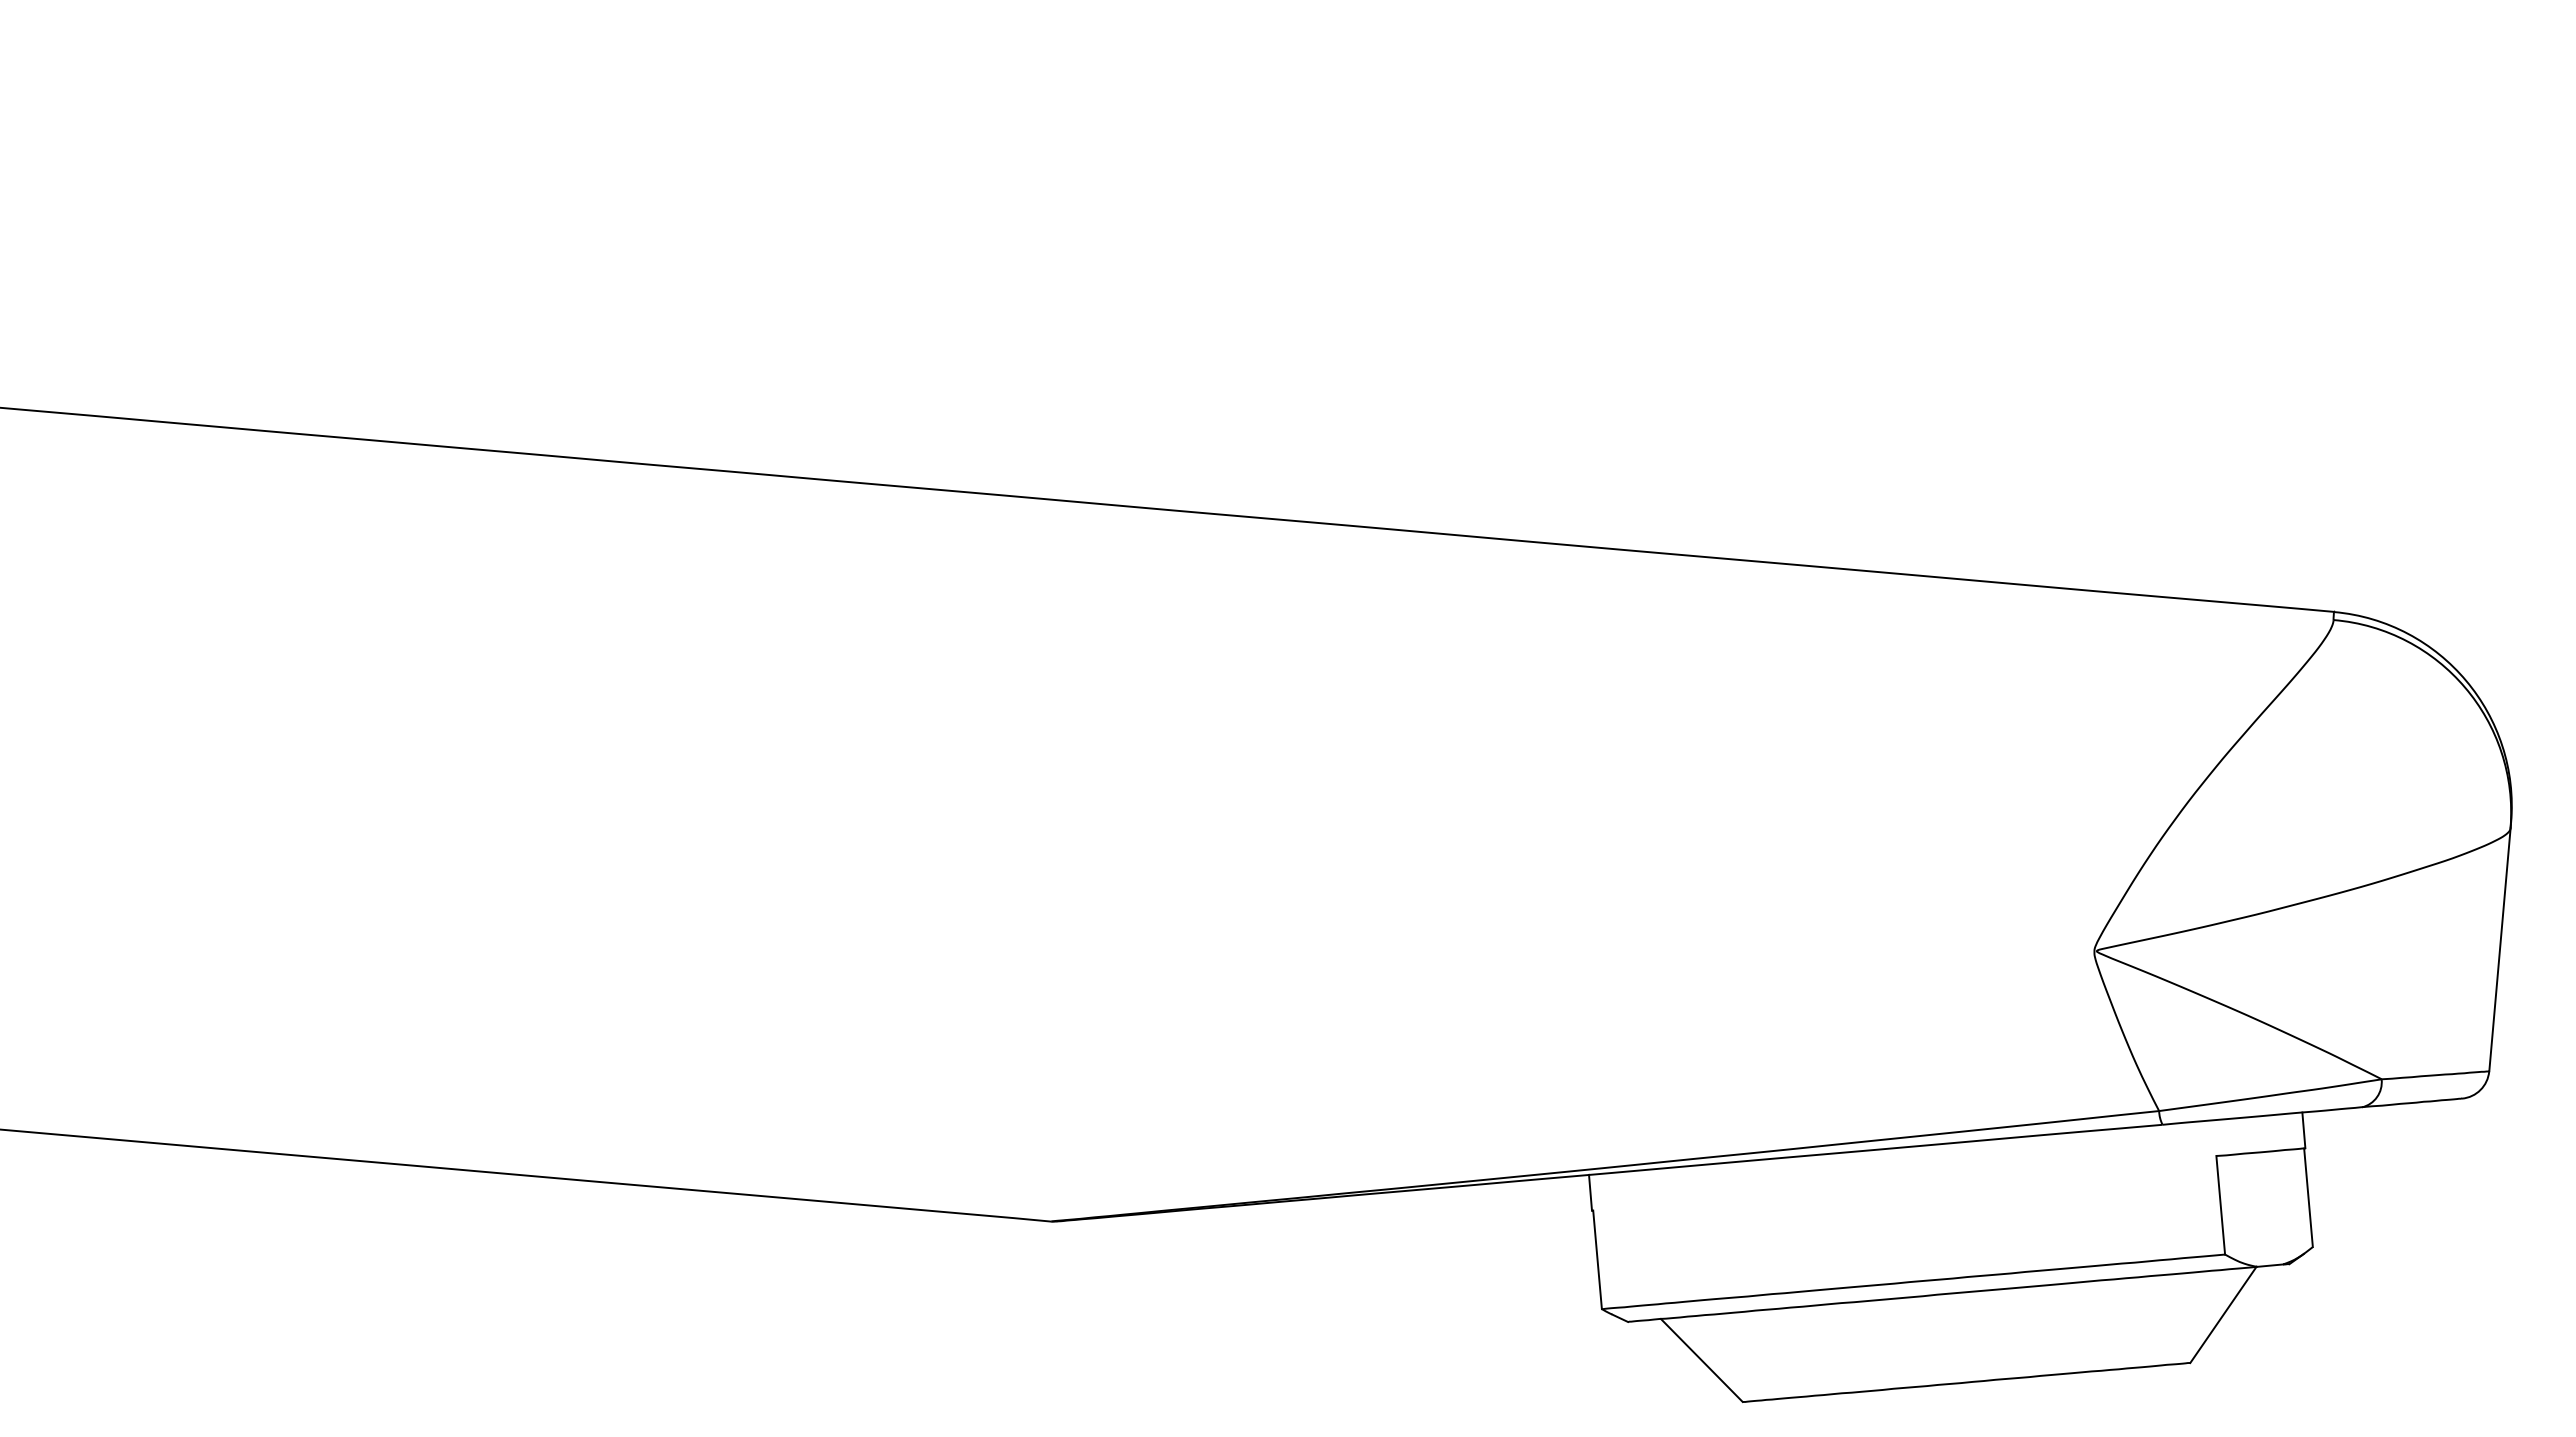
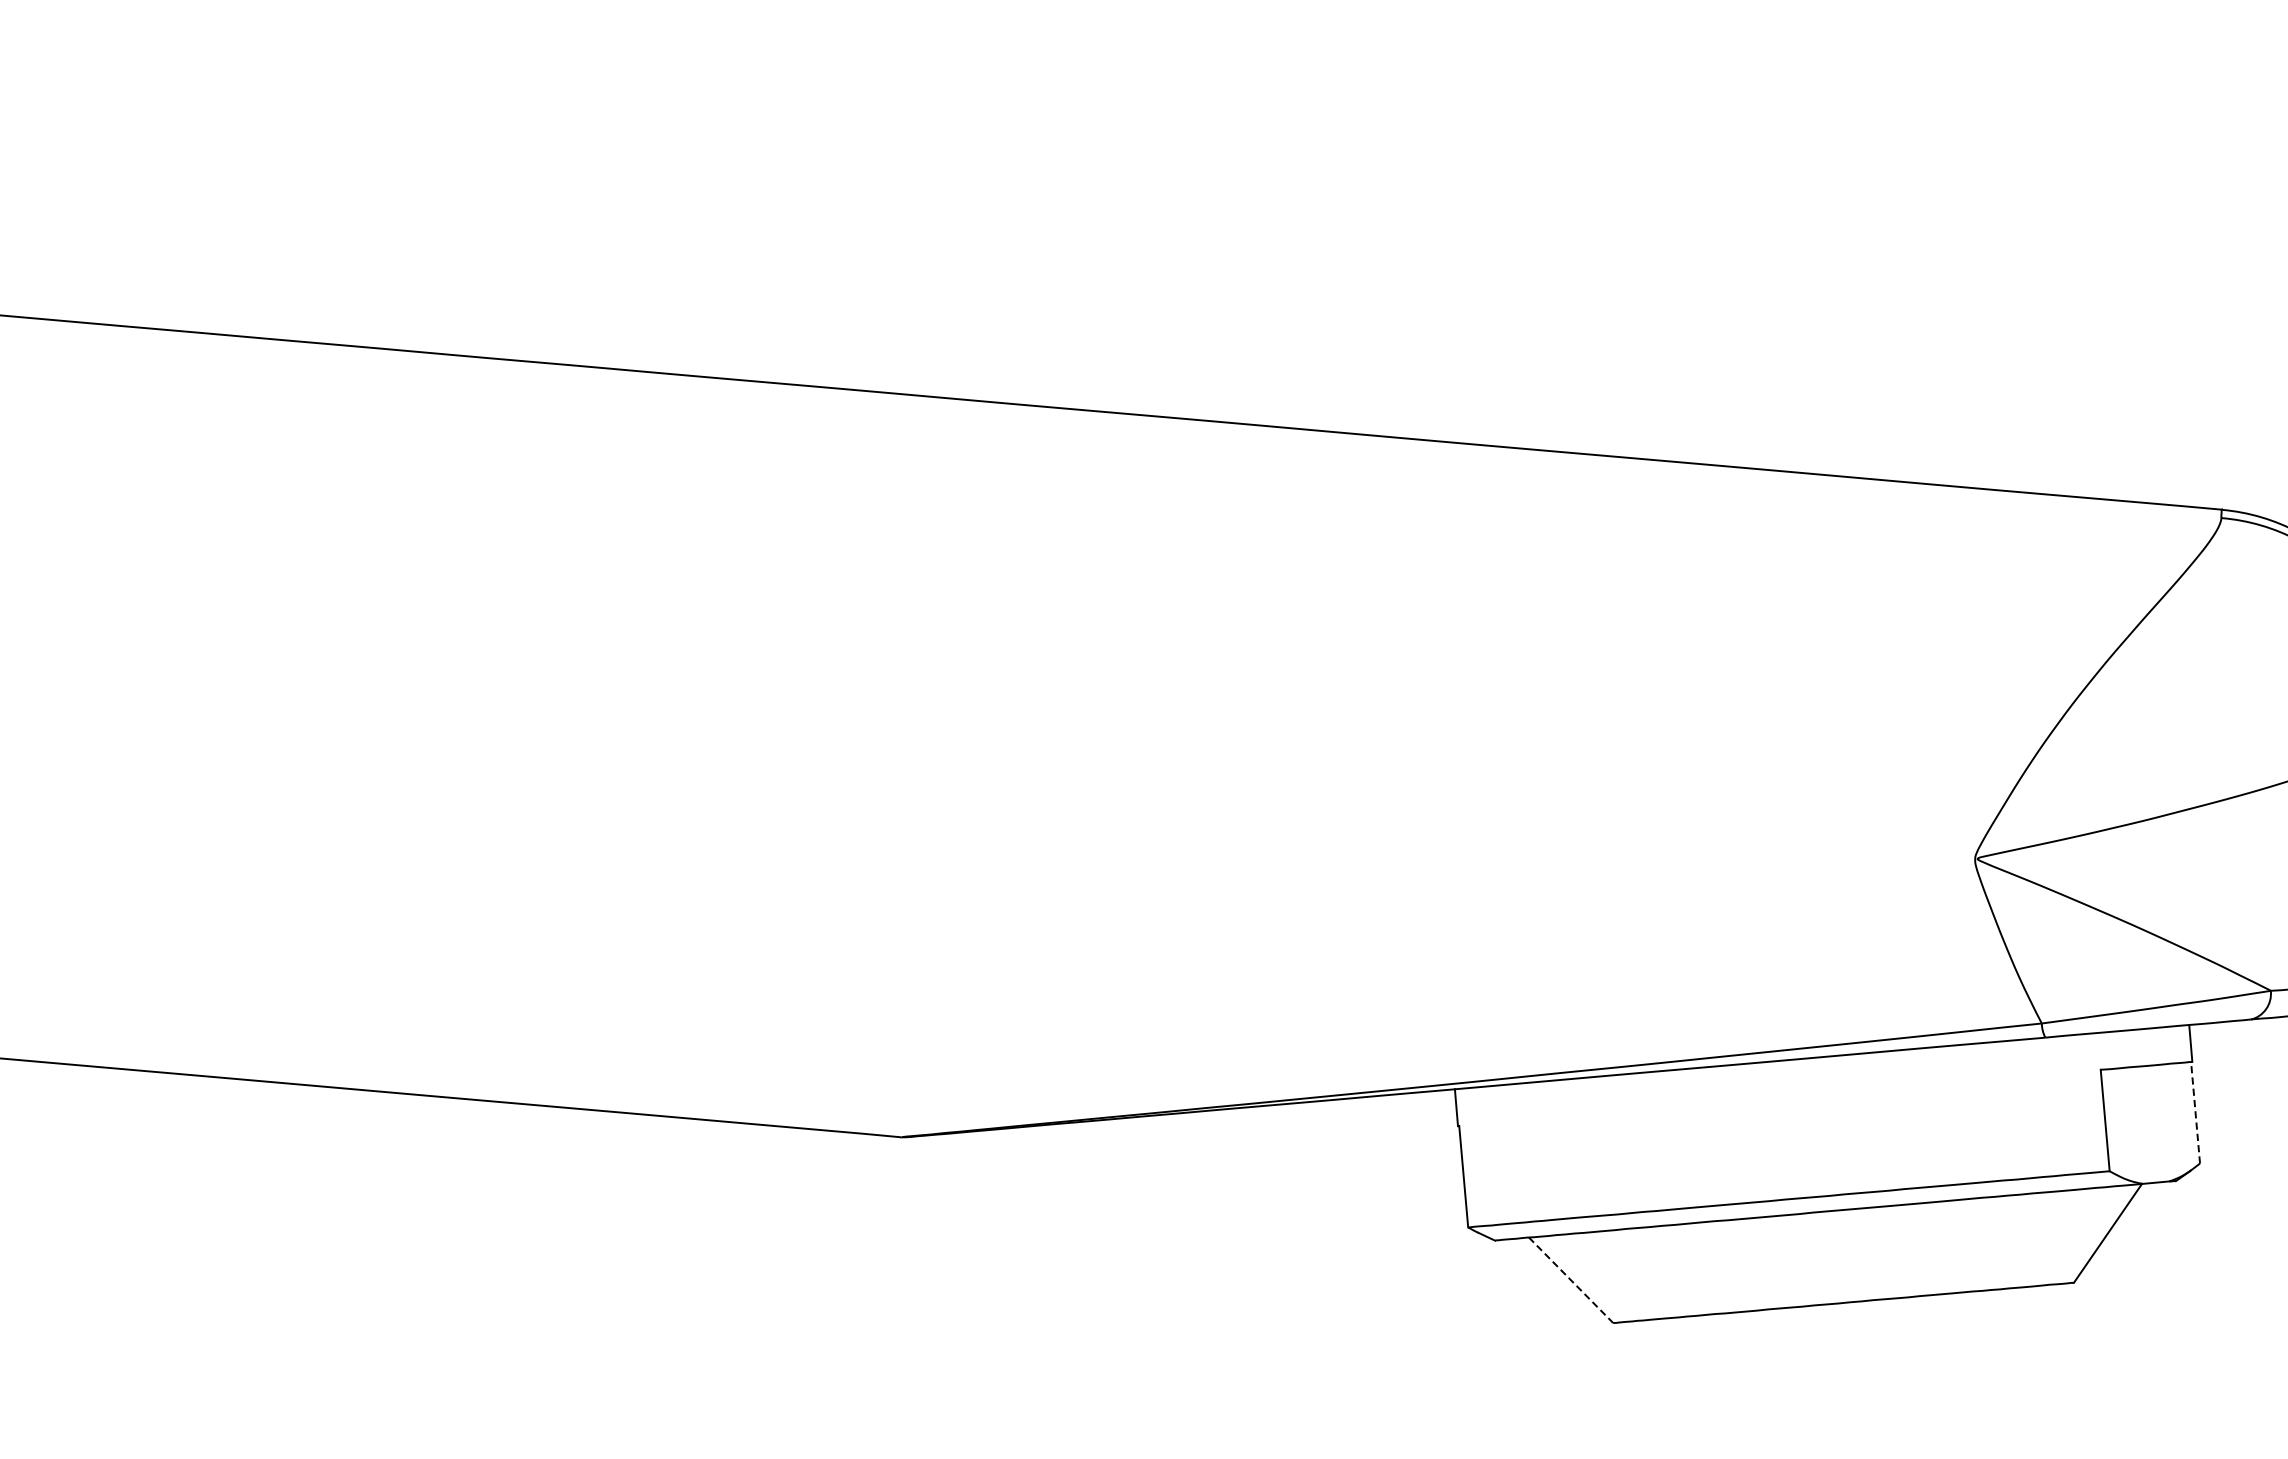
line: (2308, 1197) -> (2195, 1112), solid -> dashed
line: (1702, 1360) -> (1571, 1280), solid -> dashed

